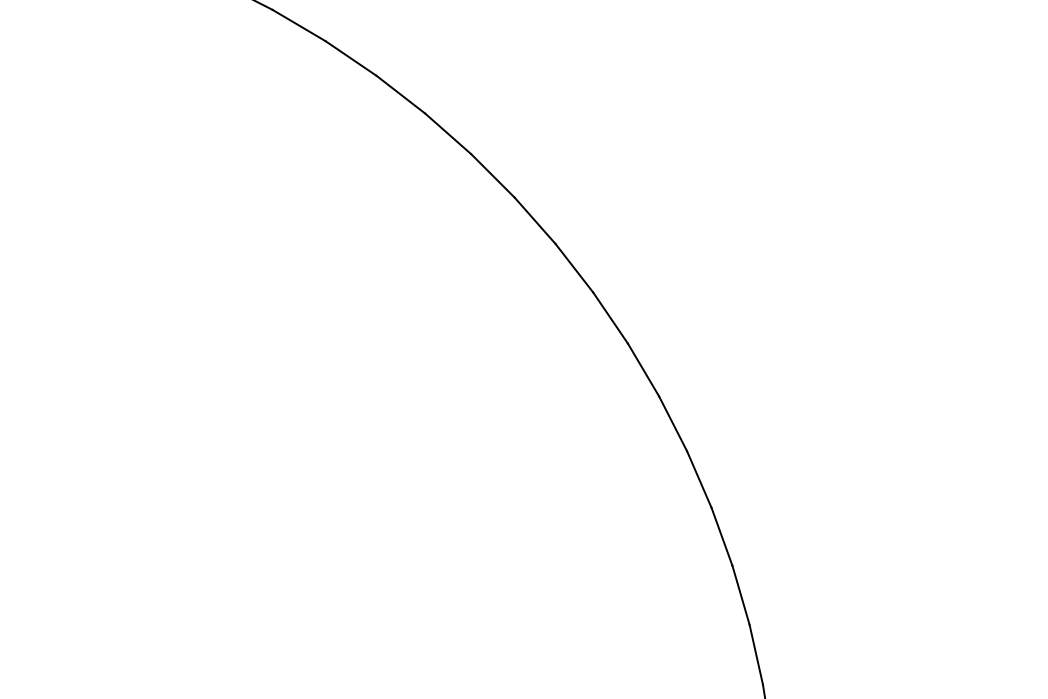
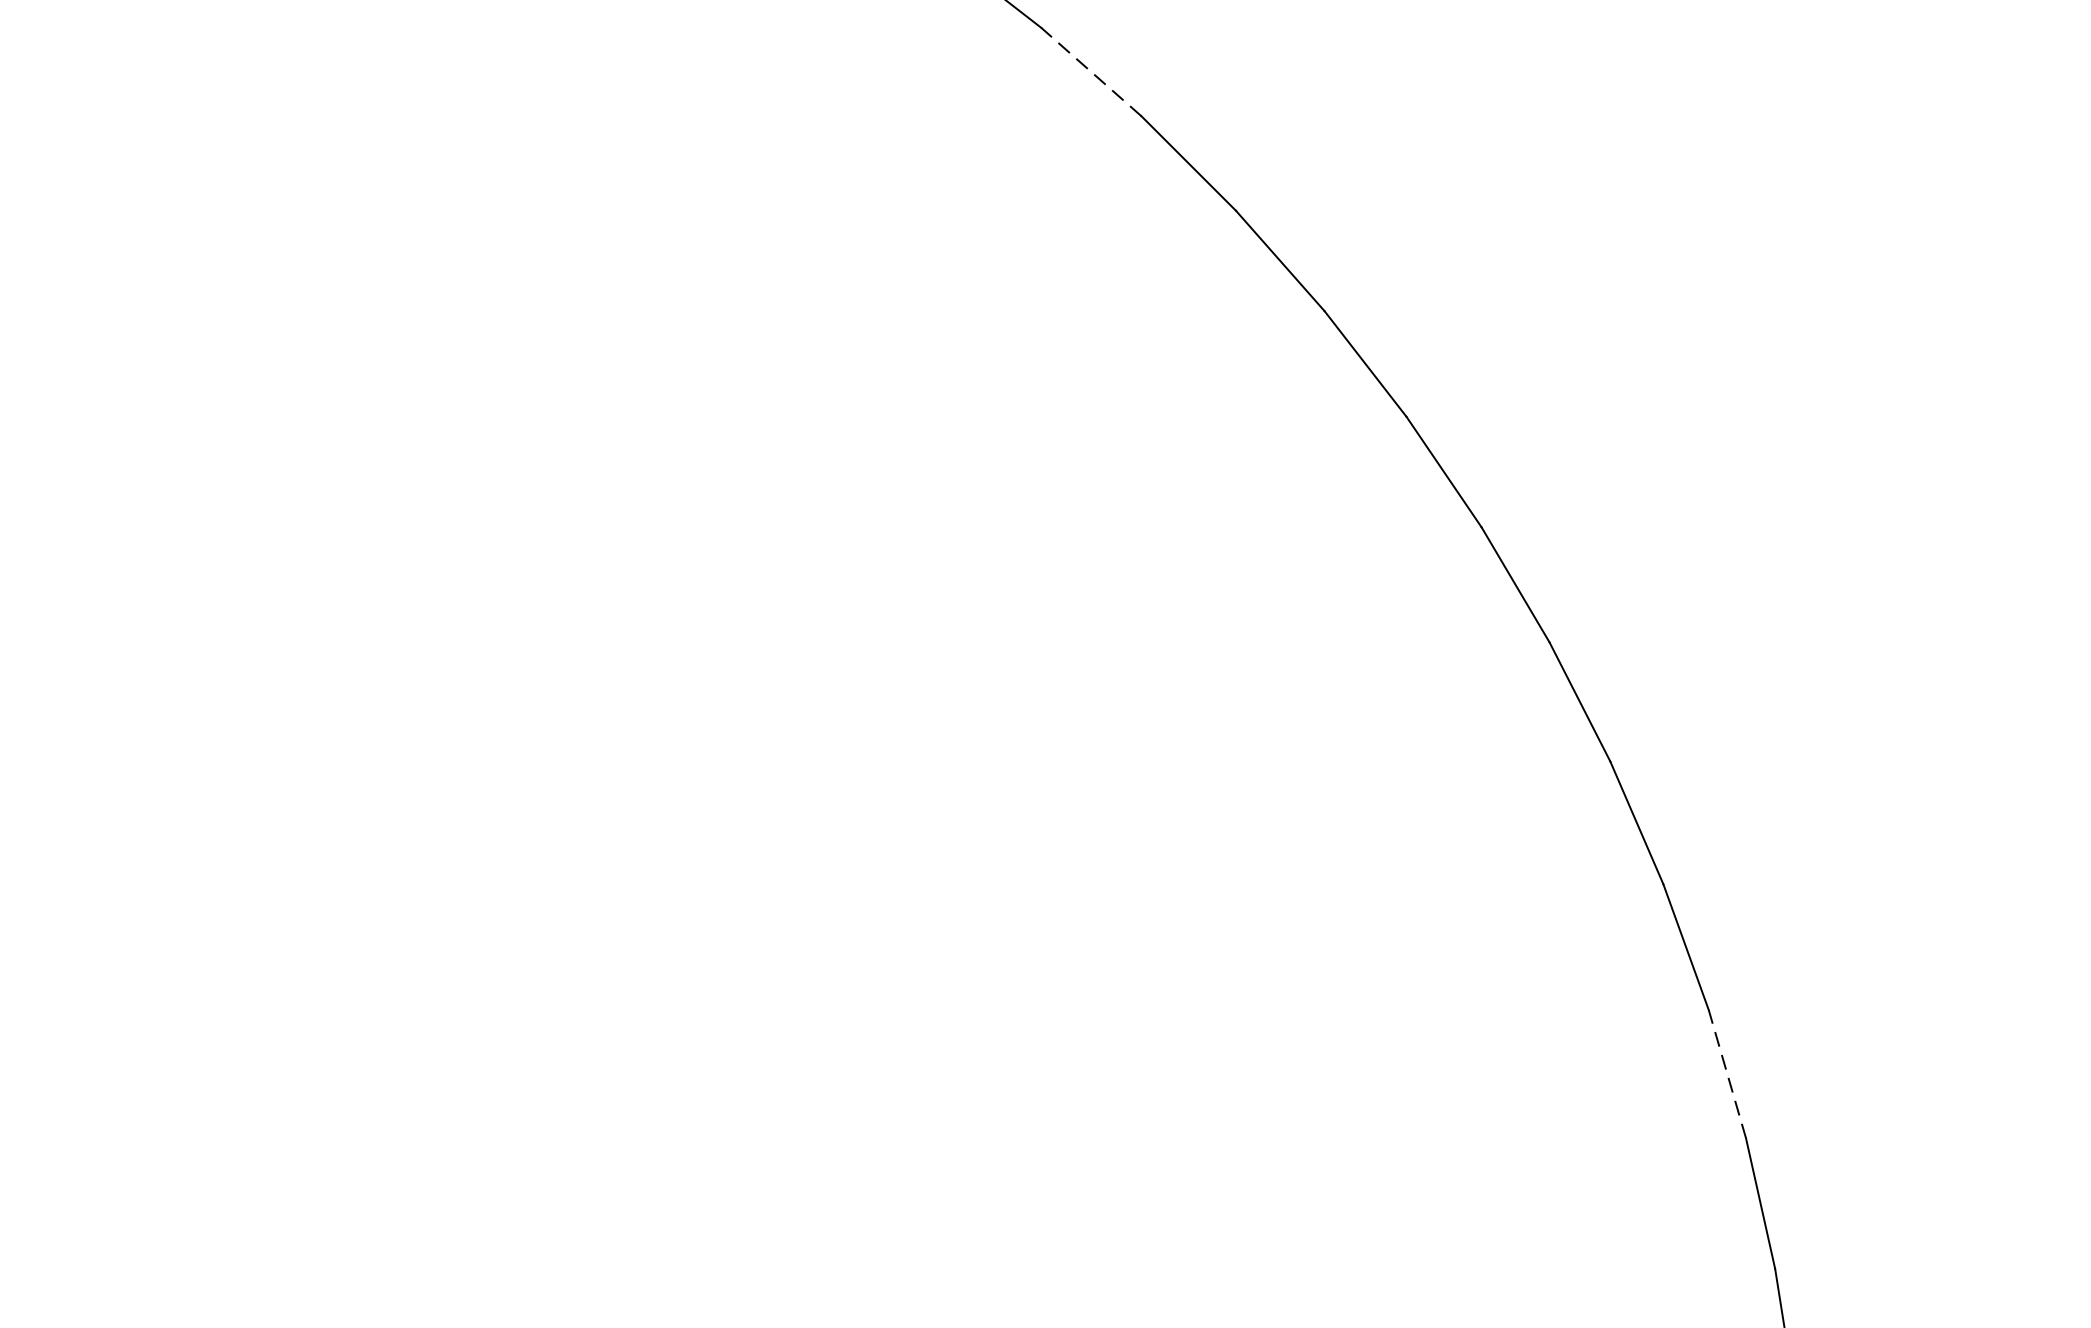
line: (448, 133) -> (1092, 71), solid -> dashed
line: (741, 595) -> (1728, 1074), solid -> dashed

